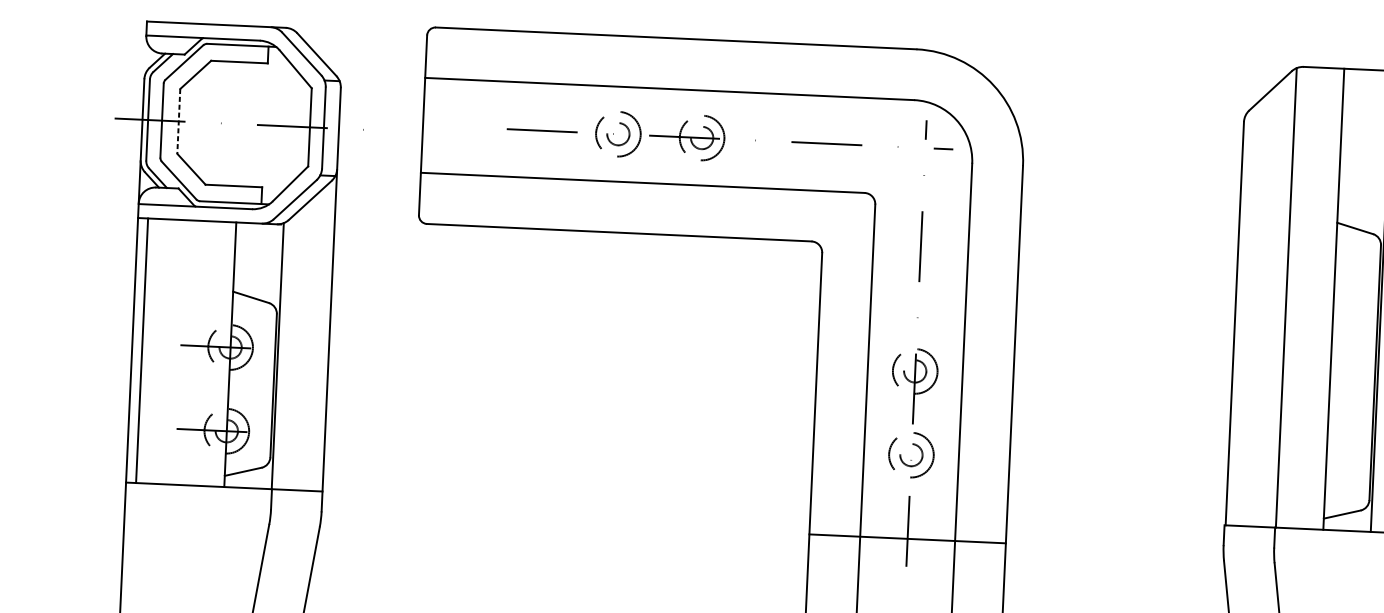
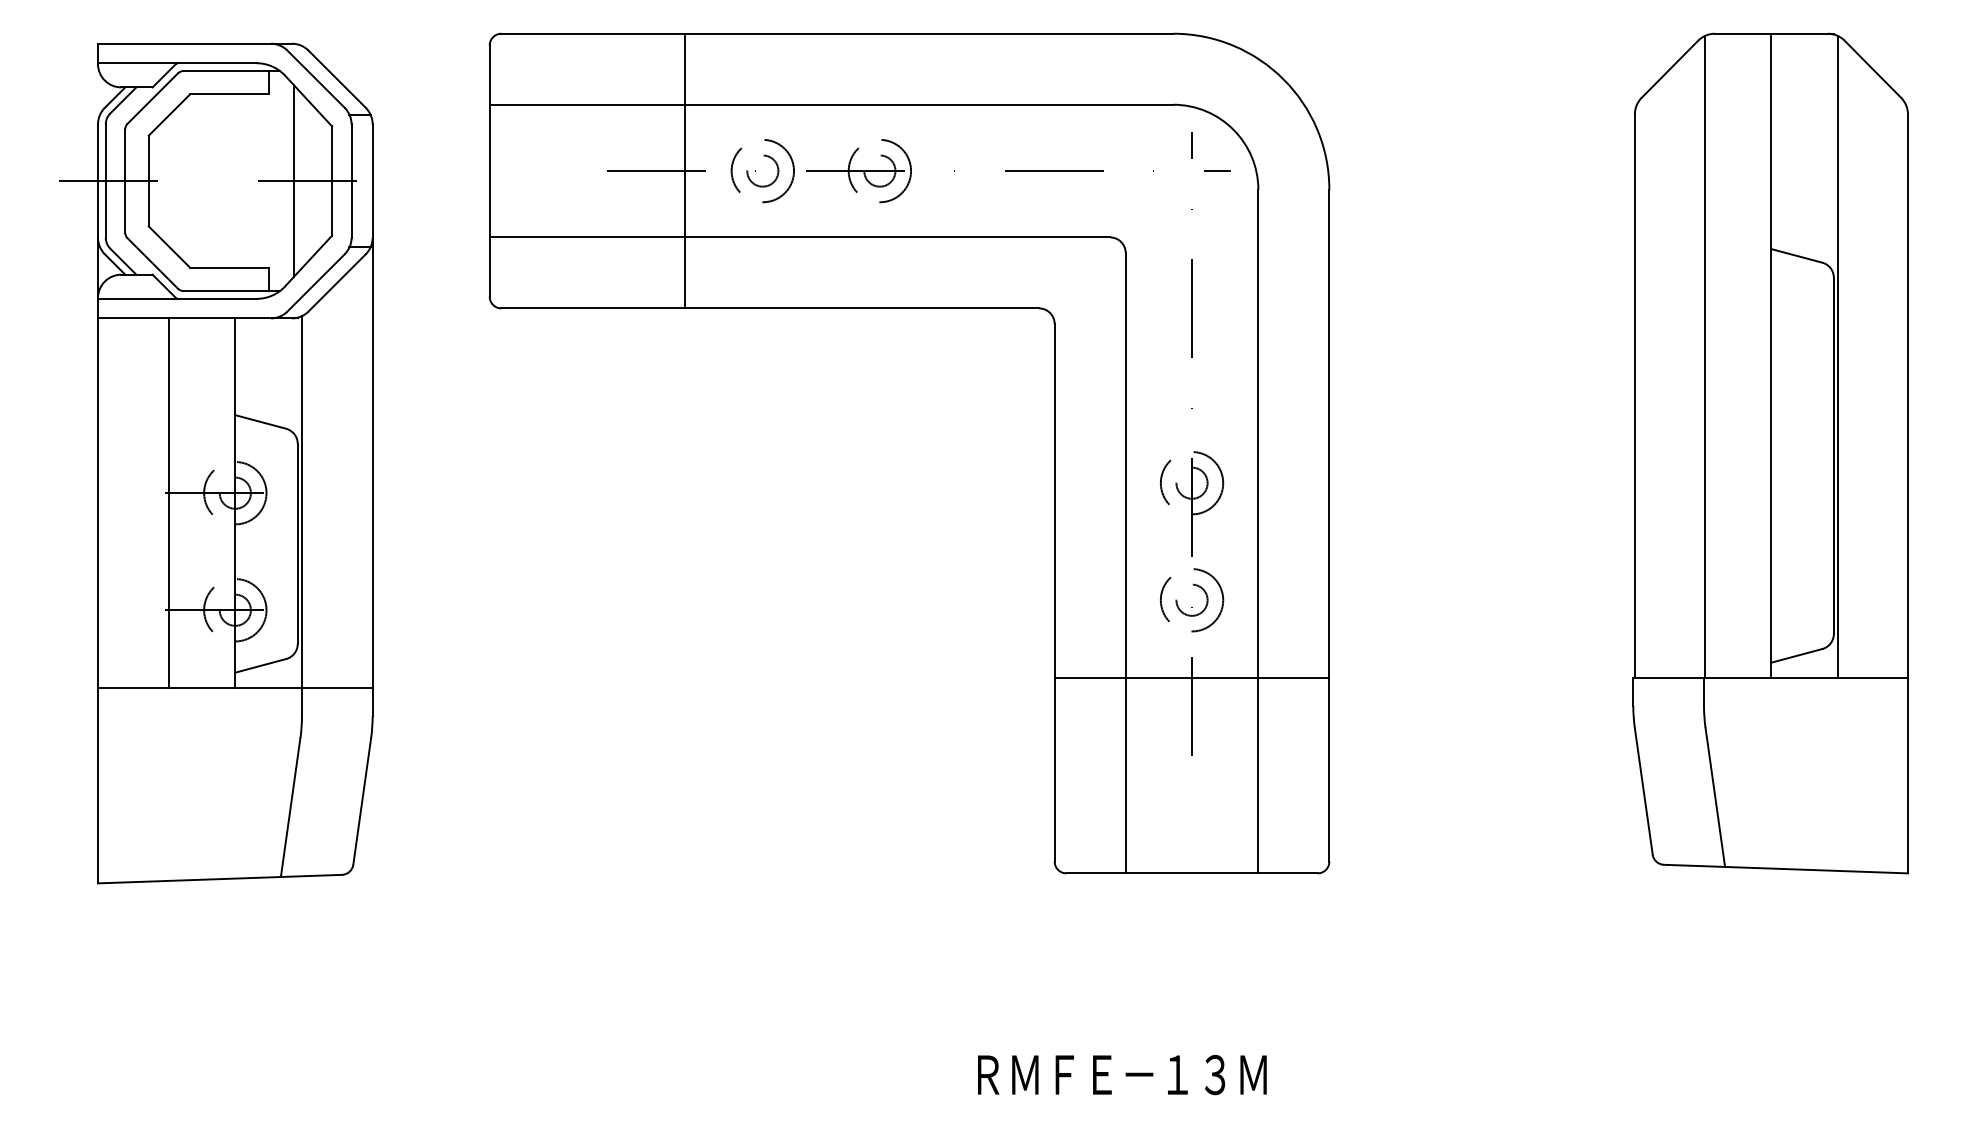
line: (178, 121) -> (148, 181), dashed -> solid
line: (282, 125) -> (293, 180), added
line: (562, 131) -> (684, 170), added
line: (142, 350) -> (169, 503), moved
line: (907, 538) -> (1191, 678), moved

